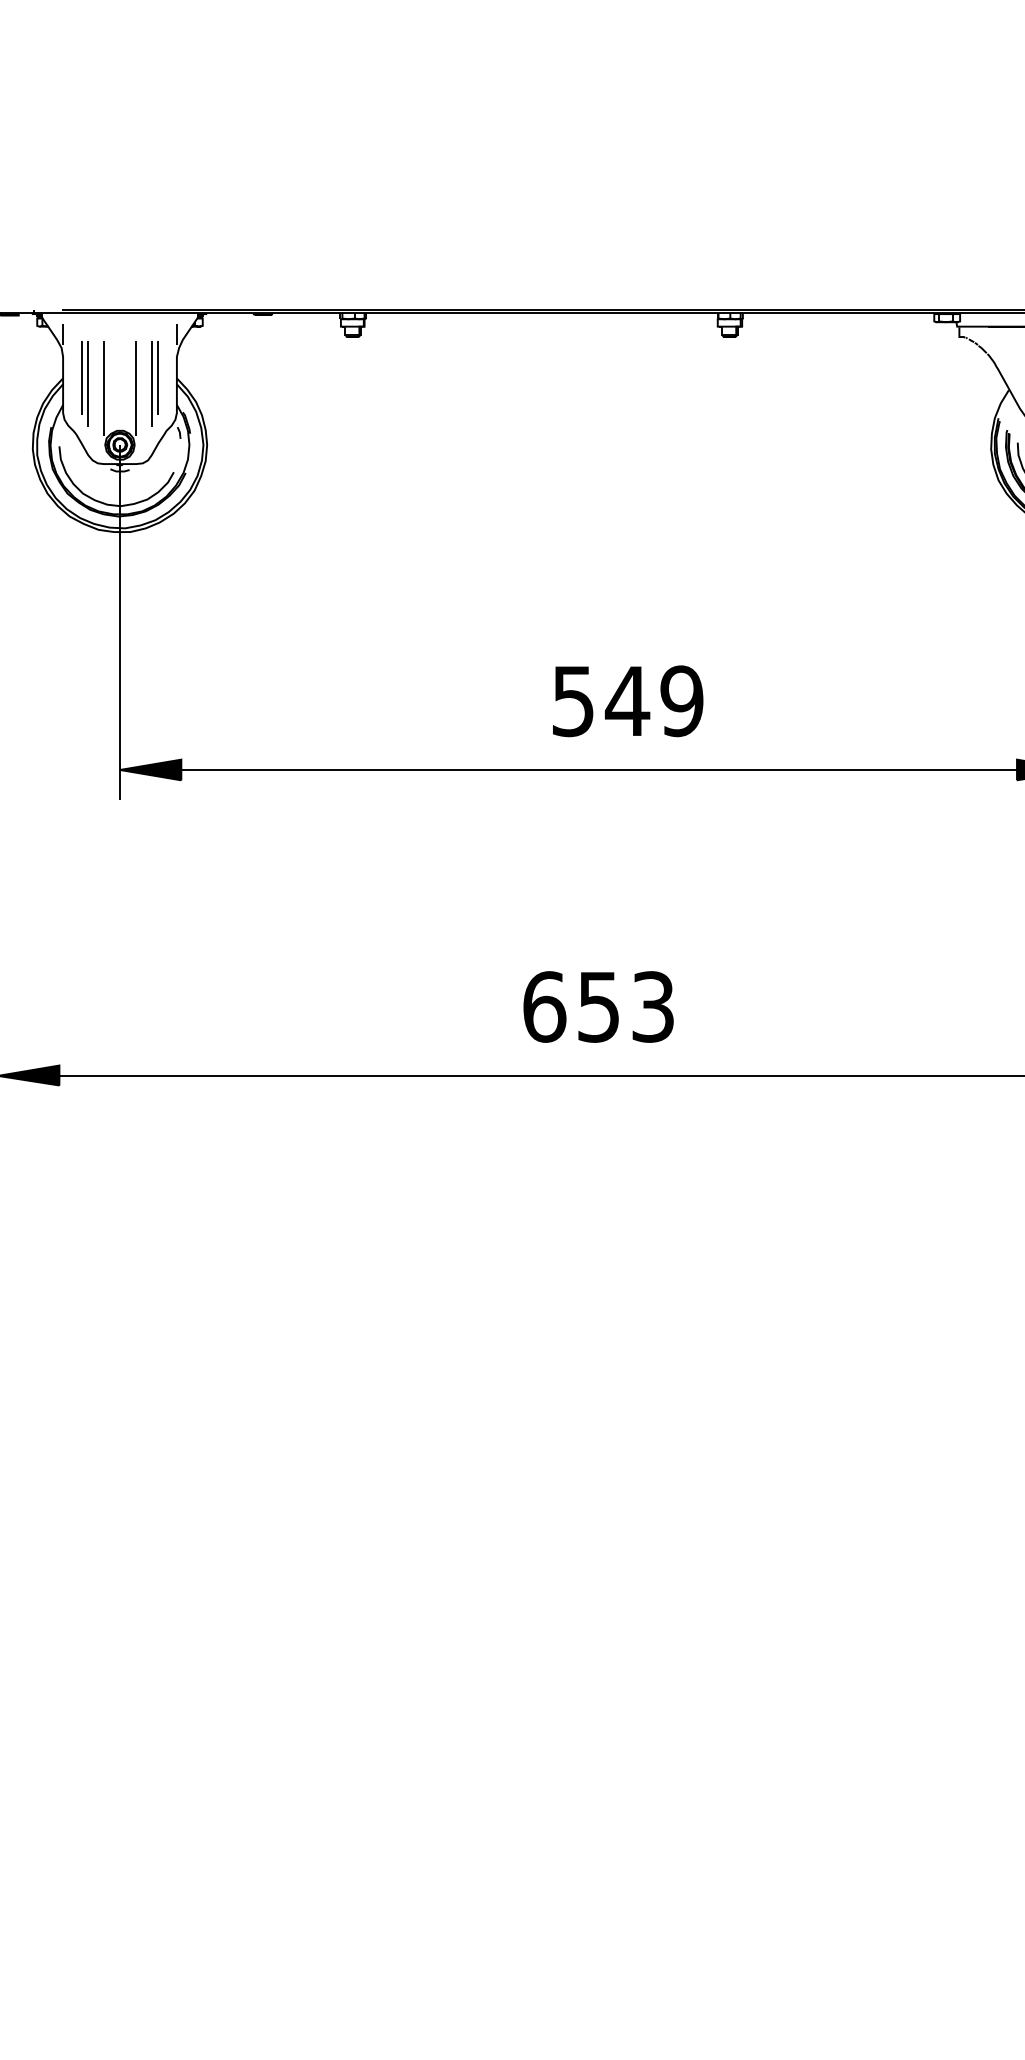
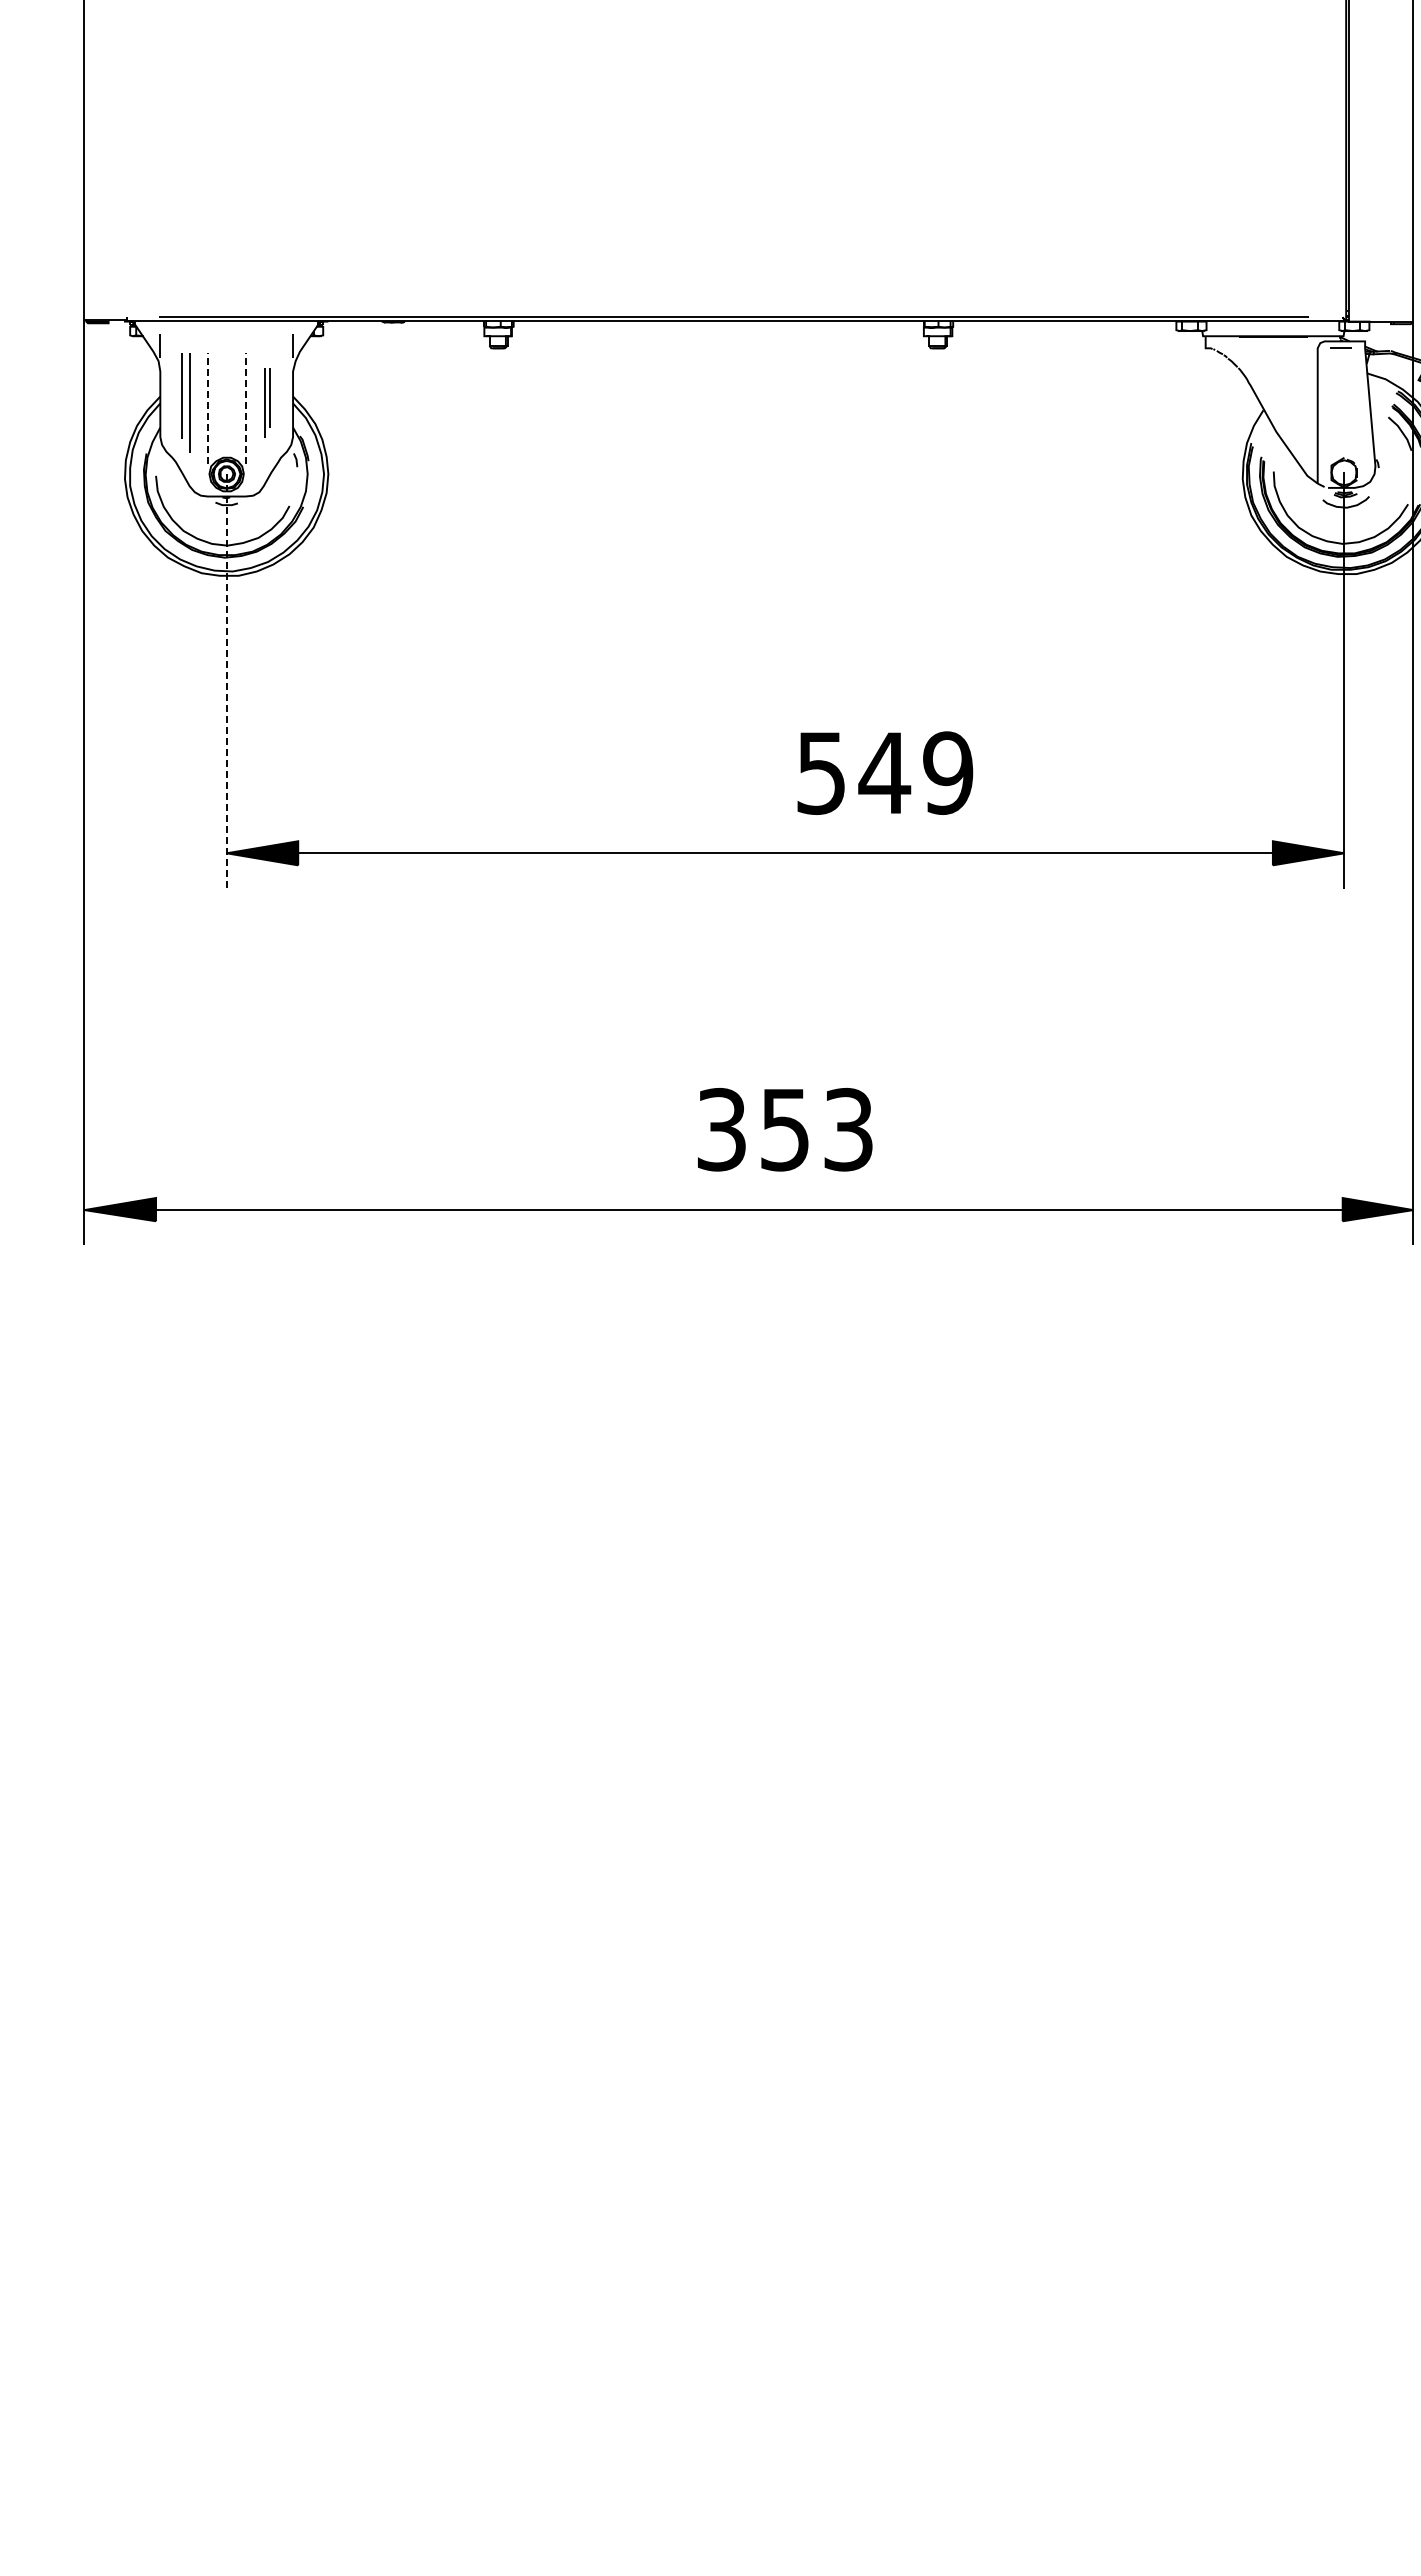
part: (154, 383) -> (267, 402), size x0.7
line: (103, 388) -> (207, 408), solid -> dashed
line: (136, 388) -> (245, 408), solid -> dashed
line: (119, 622) -> (226, 681), solid -> dashed
text: (628, 700) -> (885, 772), moved
text: (545, 1006) -> (722, 1129), 653 -> 353

